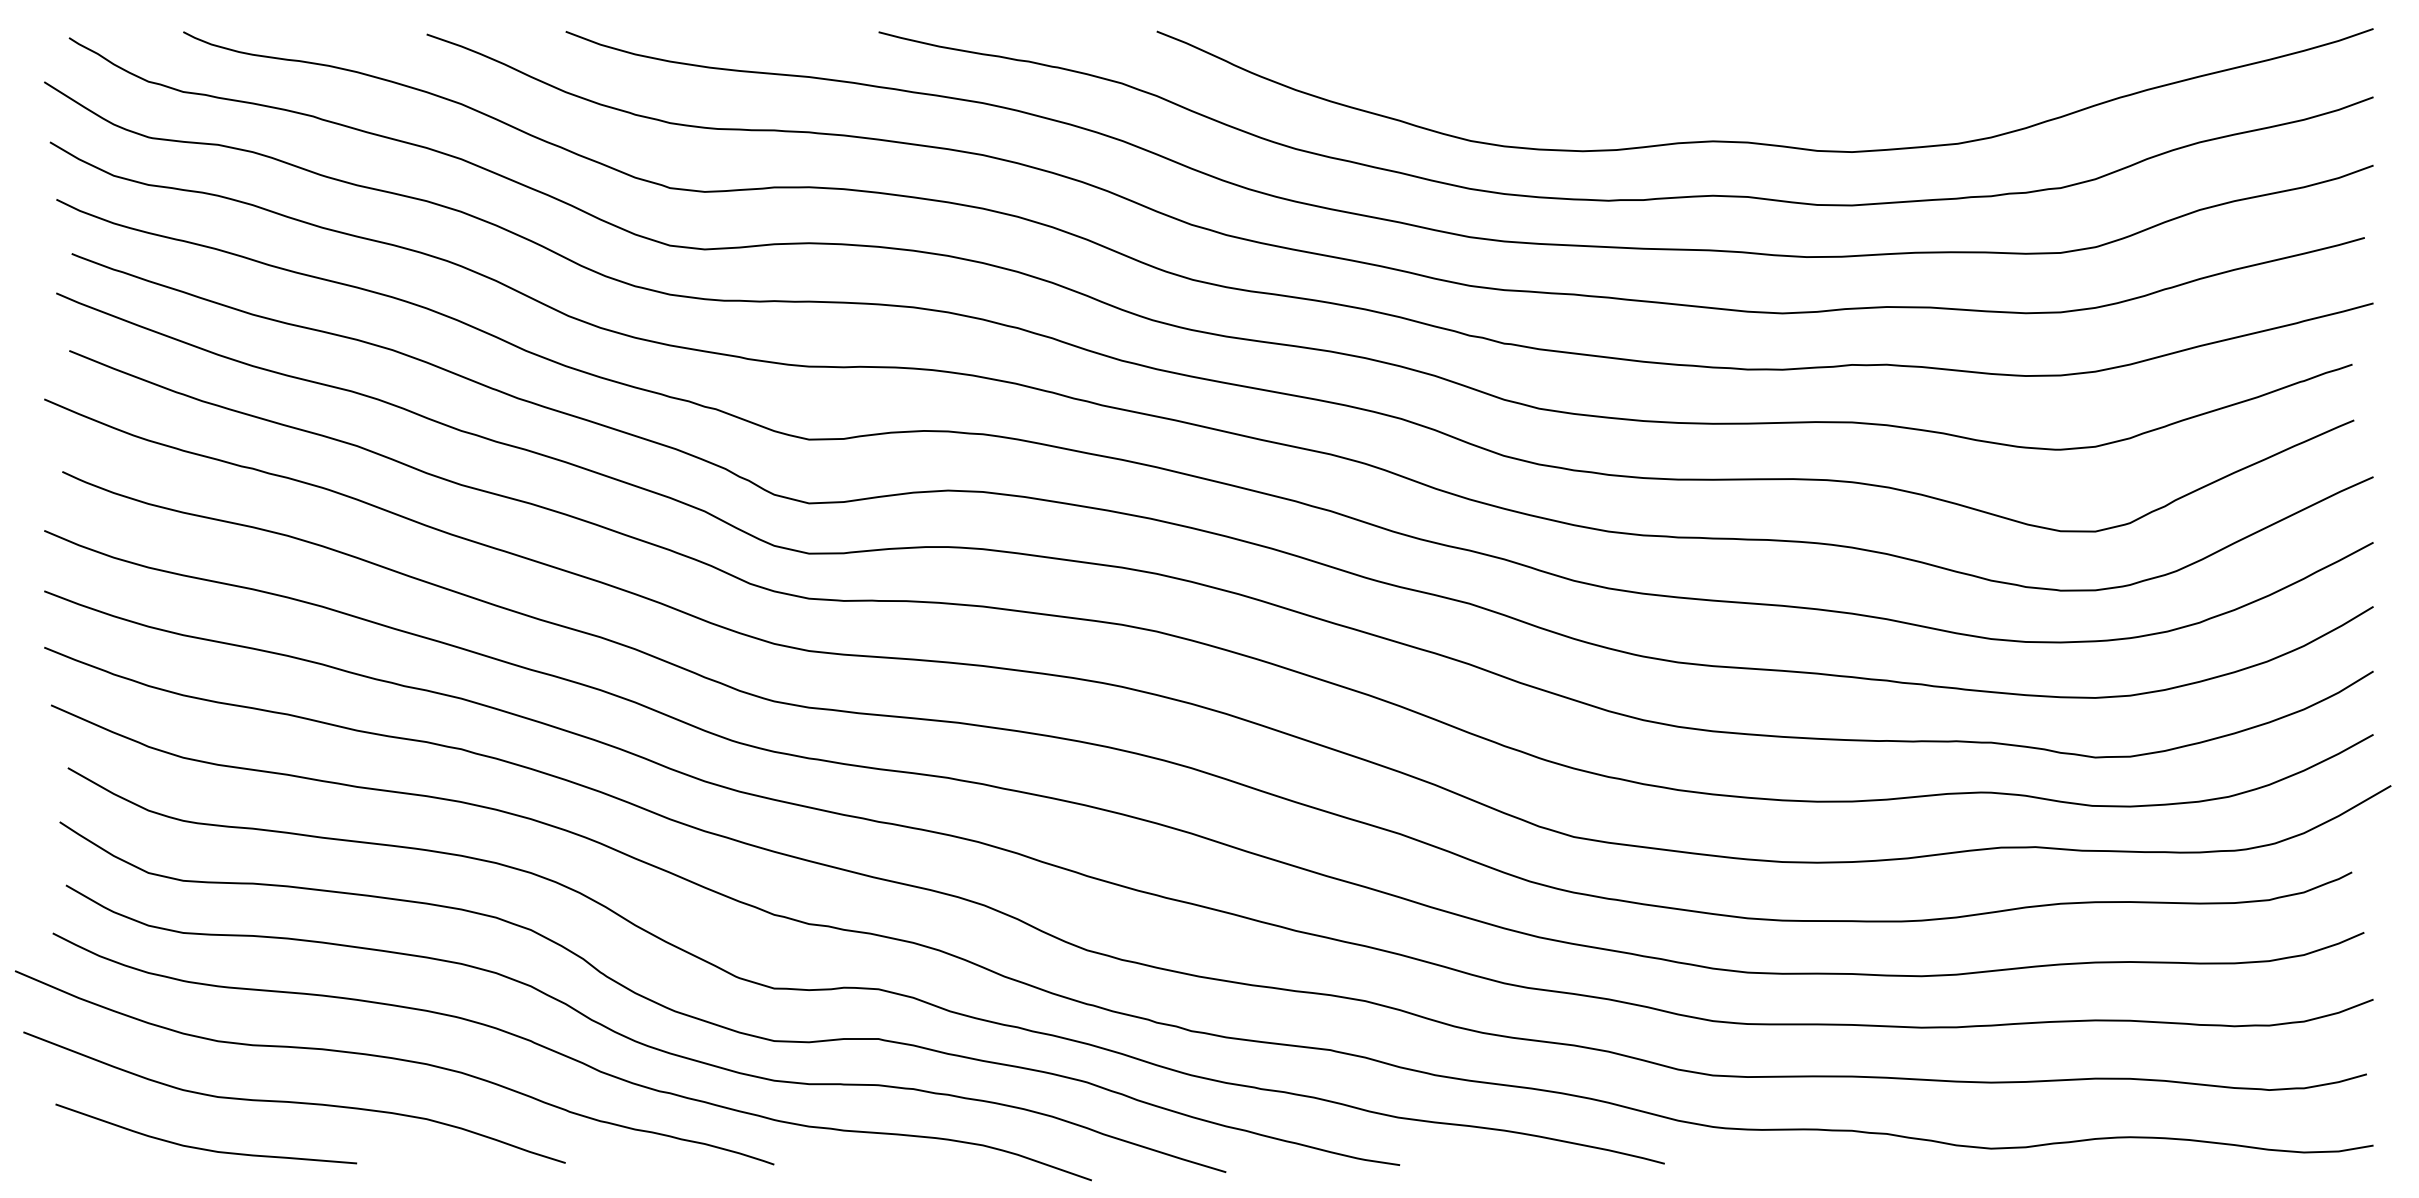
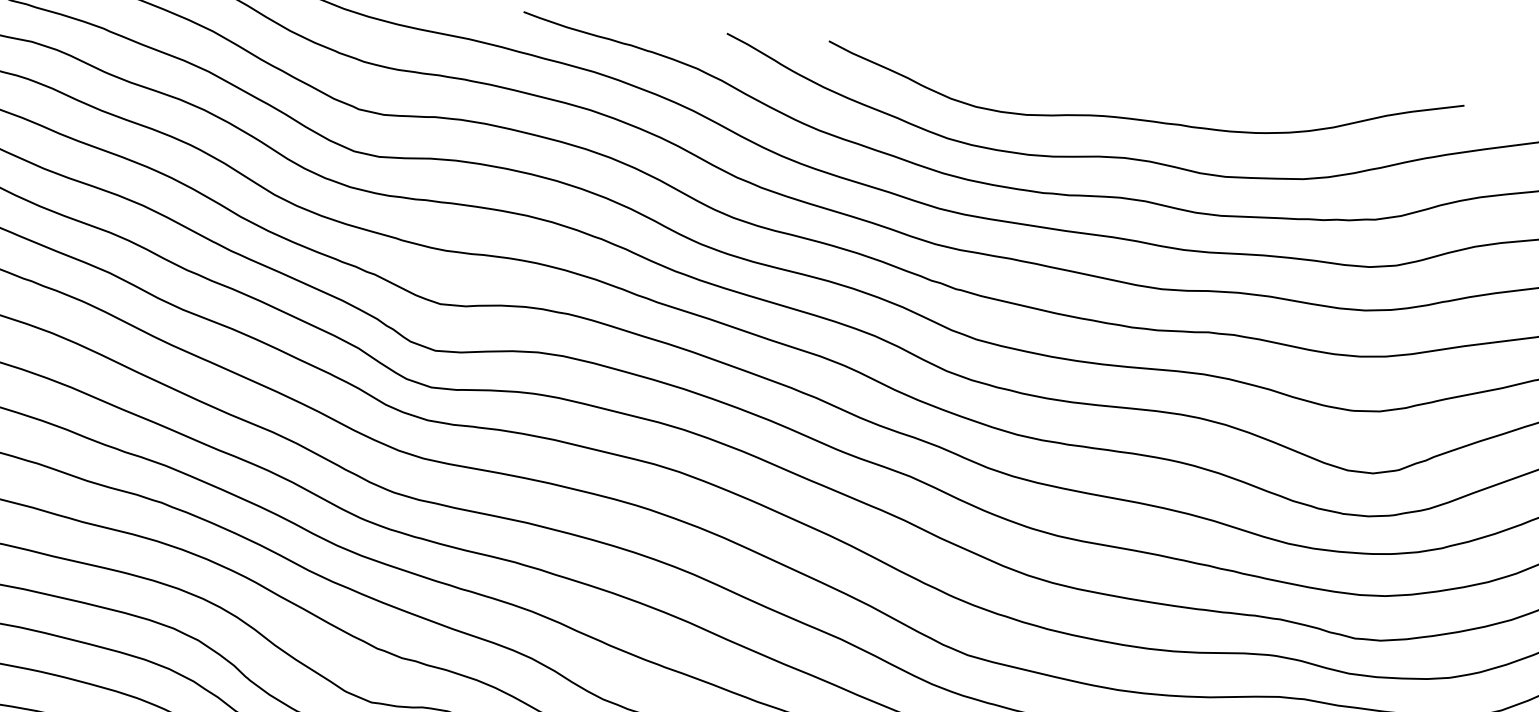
curve: (1729, 86) -> (1141, 119), added

